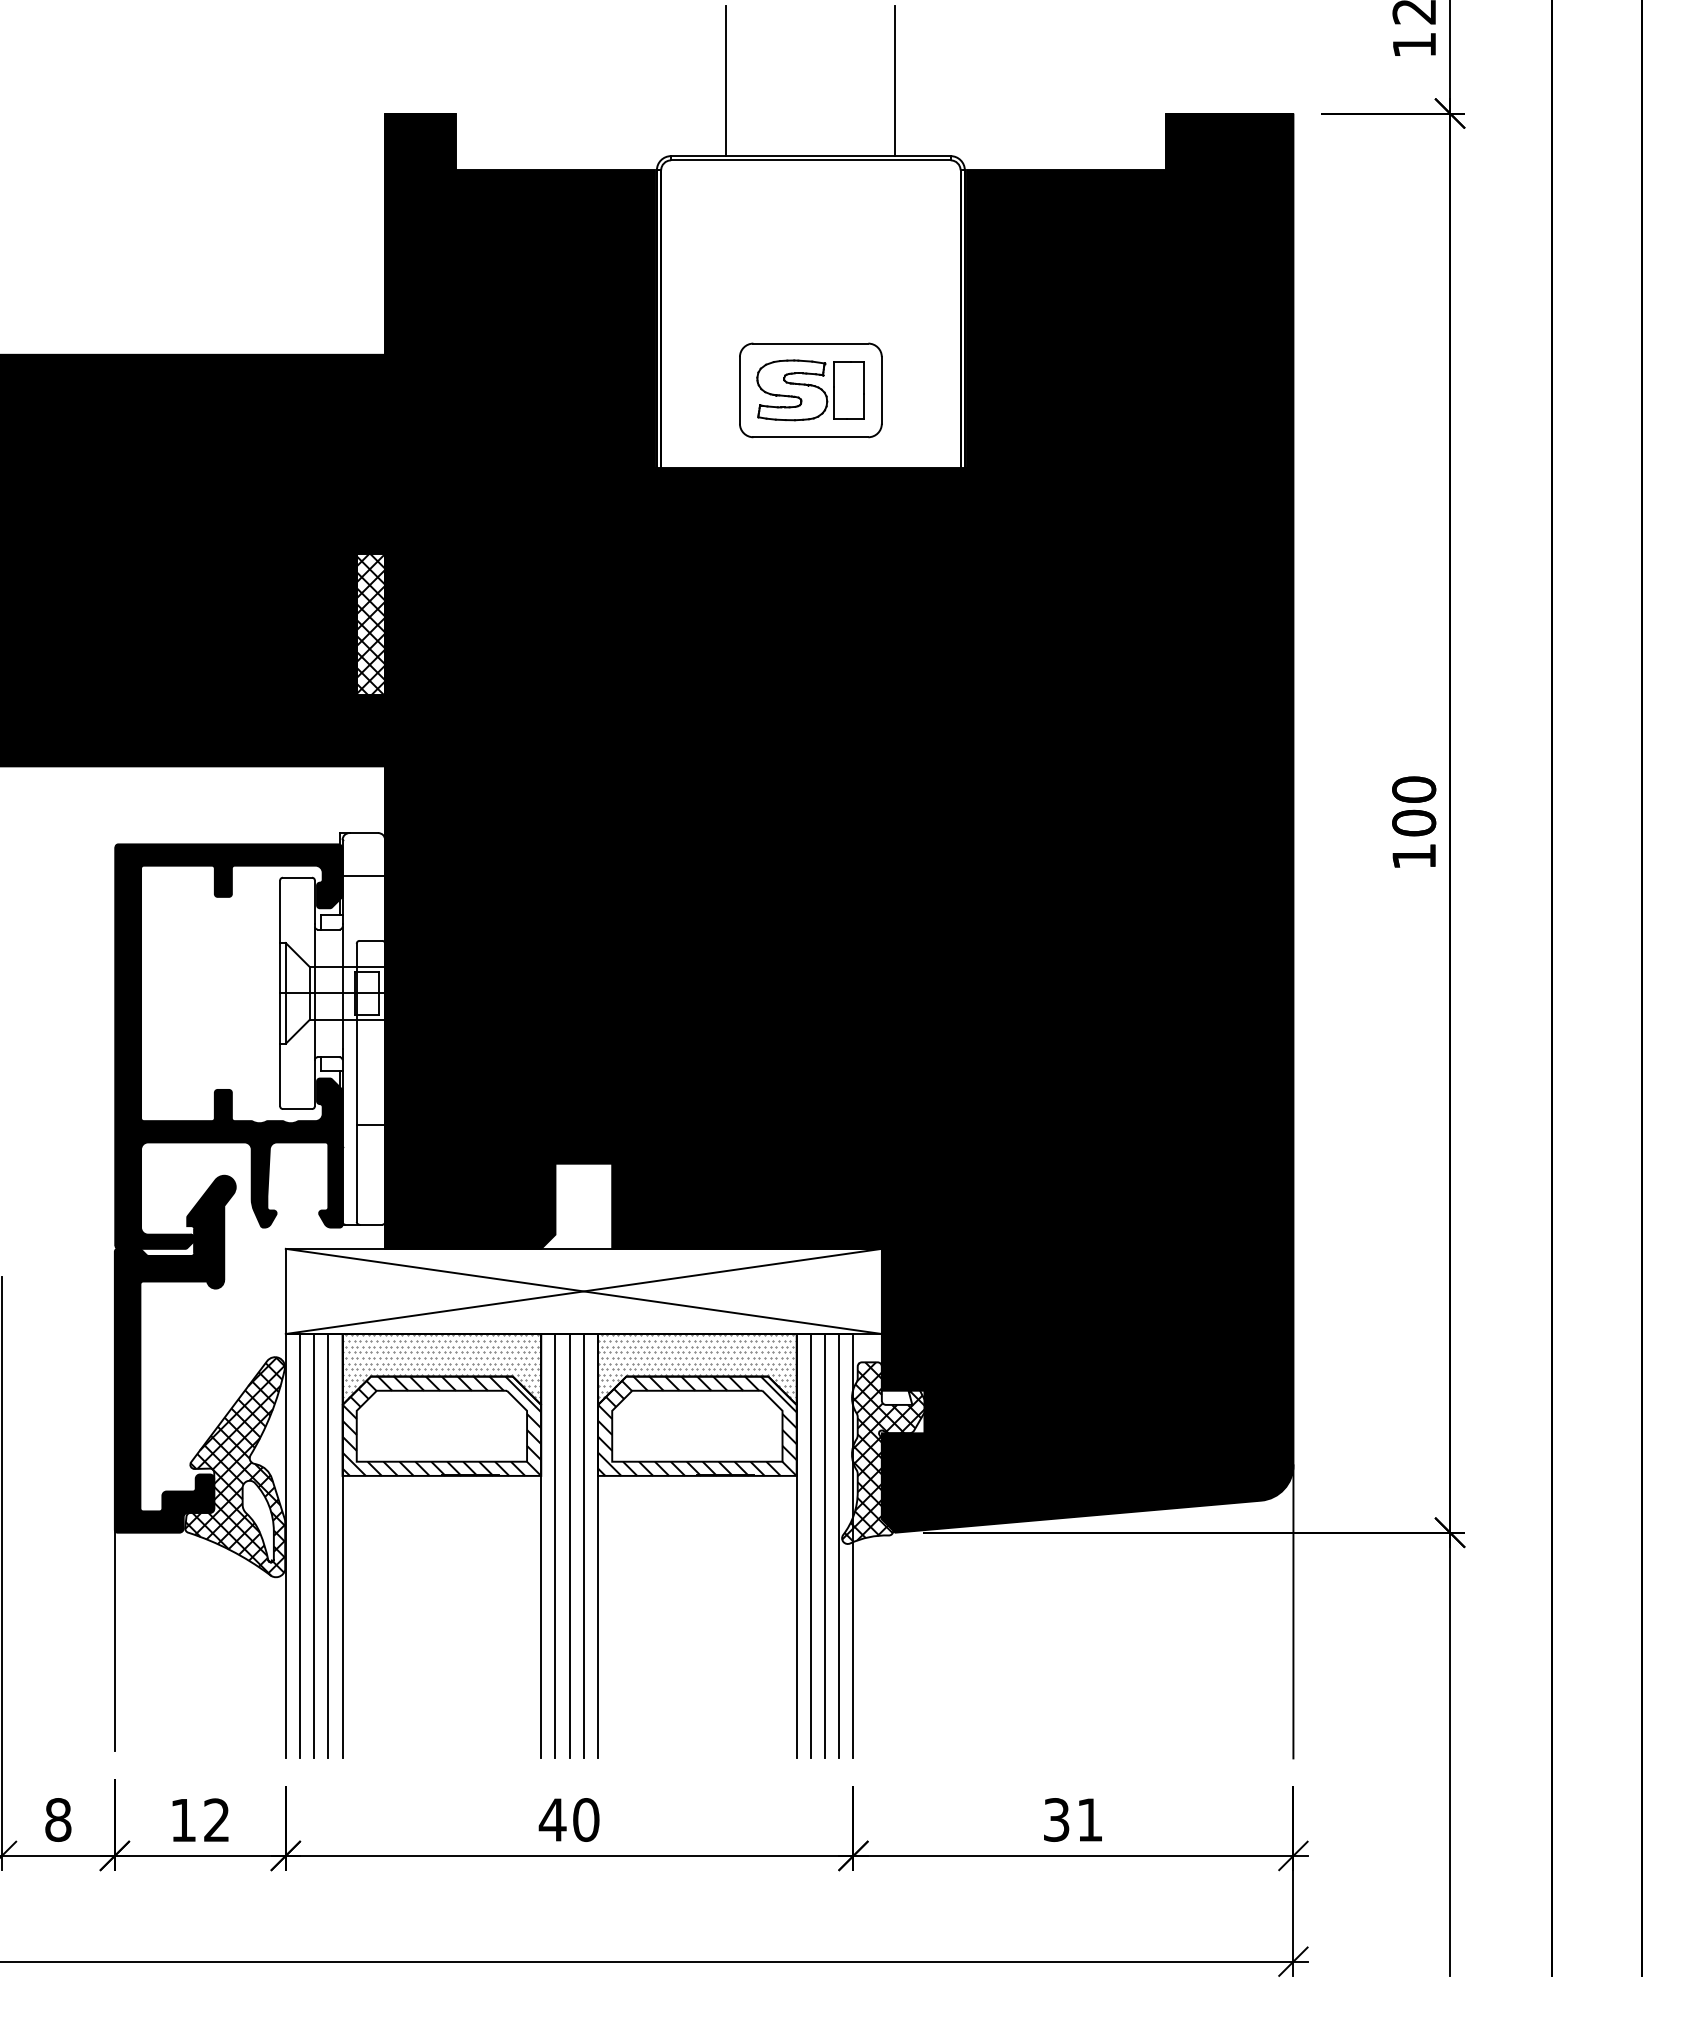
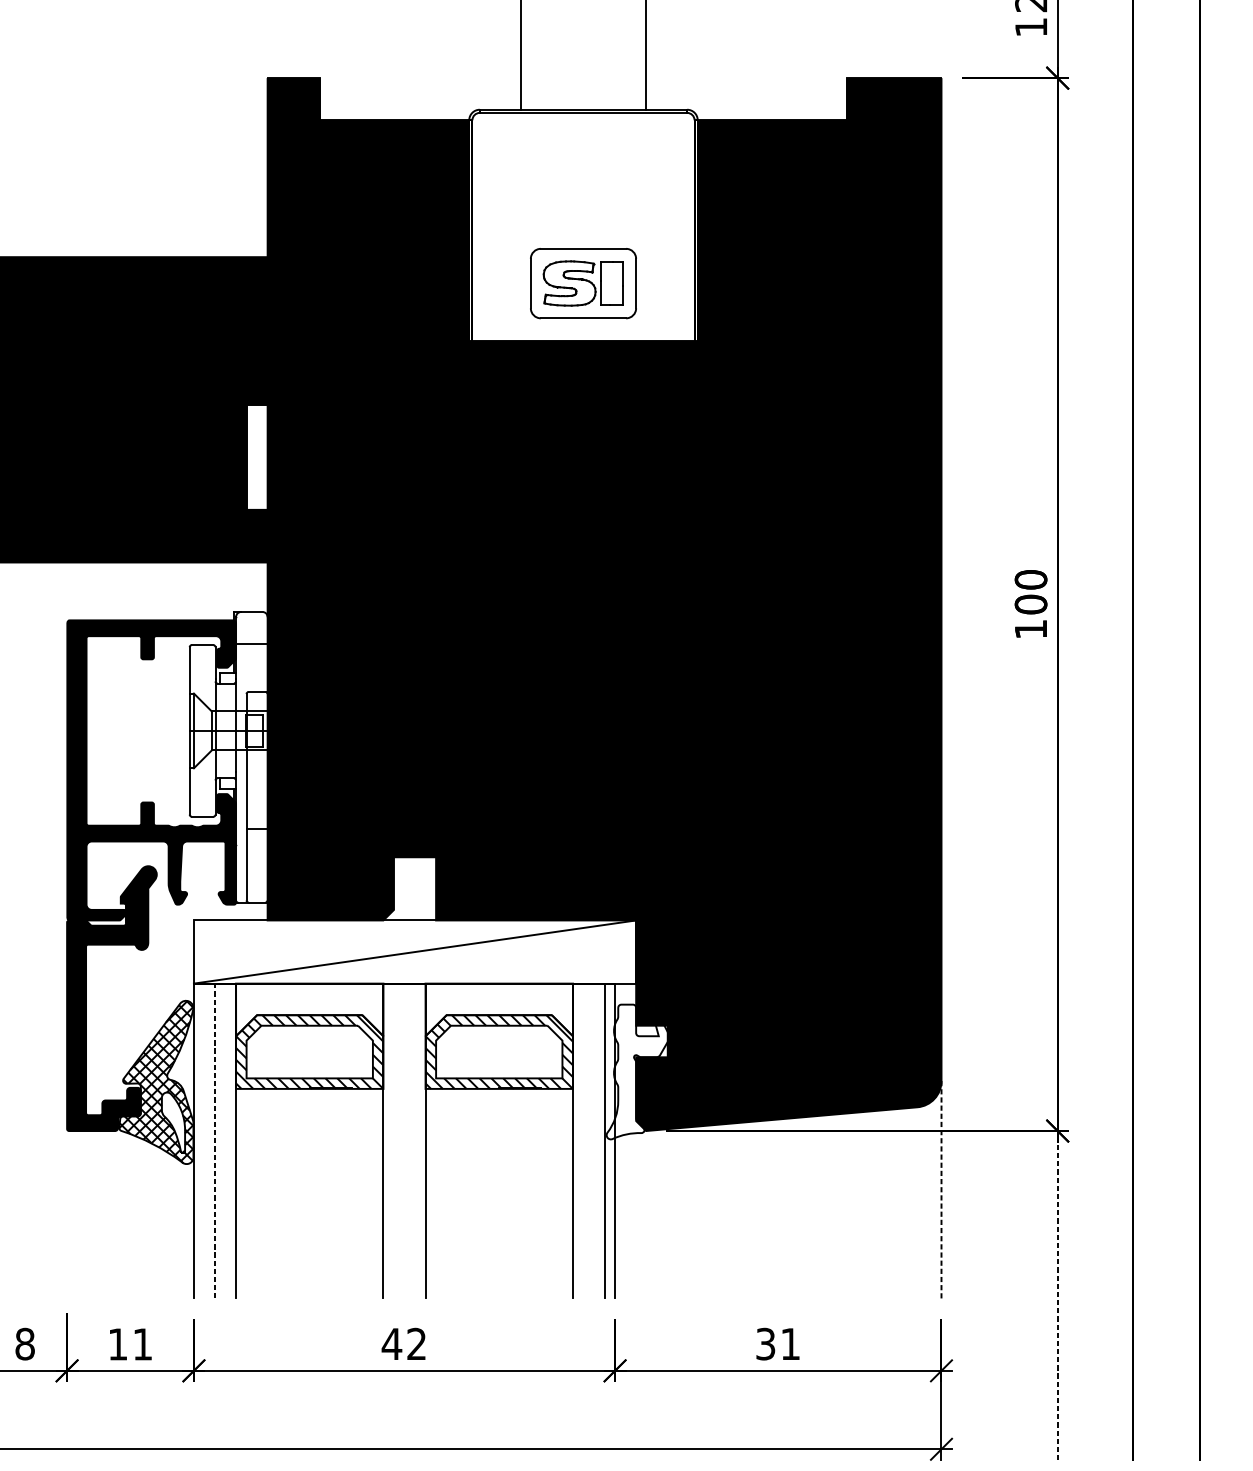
hatch: (370, 624) -> (256, 457), removed
line: (583, 1291) -> (414, 952), removed
hatch: (441, 1366) -> (309, 1007), removed
hatch: (696, 1366) -> (498, 1007), removed
hatch: (884, 1451) -> (638, 1070), removed
line: (314, 1545) -> (215, 1140), solid -> dashed
line: (299, 1546) -> (204, 1141), removed
line: (328, 1546) -> (225, 1141), removed
line: (555, 1546) -> (394, 1141), removed
line: (569, 1546) -> (404, 1141), removed
line: (583, 1546) -> (414, 1141), removed
line: (810, 1546) -> (583, 1141), removed
line: (825, 1546) -> (594, 1141), removed
line: (1293, 1611) -> (941, 1189), solid -> dashed
line: (114, 1640) -> (66, 1211), removed
line: (1450, 1747) -> (1058, 1290), solid -> dashed
text: (216, 1819) -> (142, 1343), 12 -> 11
text: (586, 1819) -> (417, 1343), 40 -> 42

